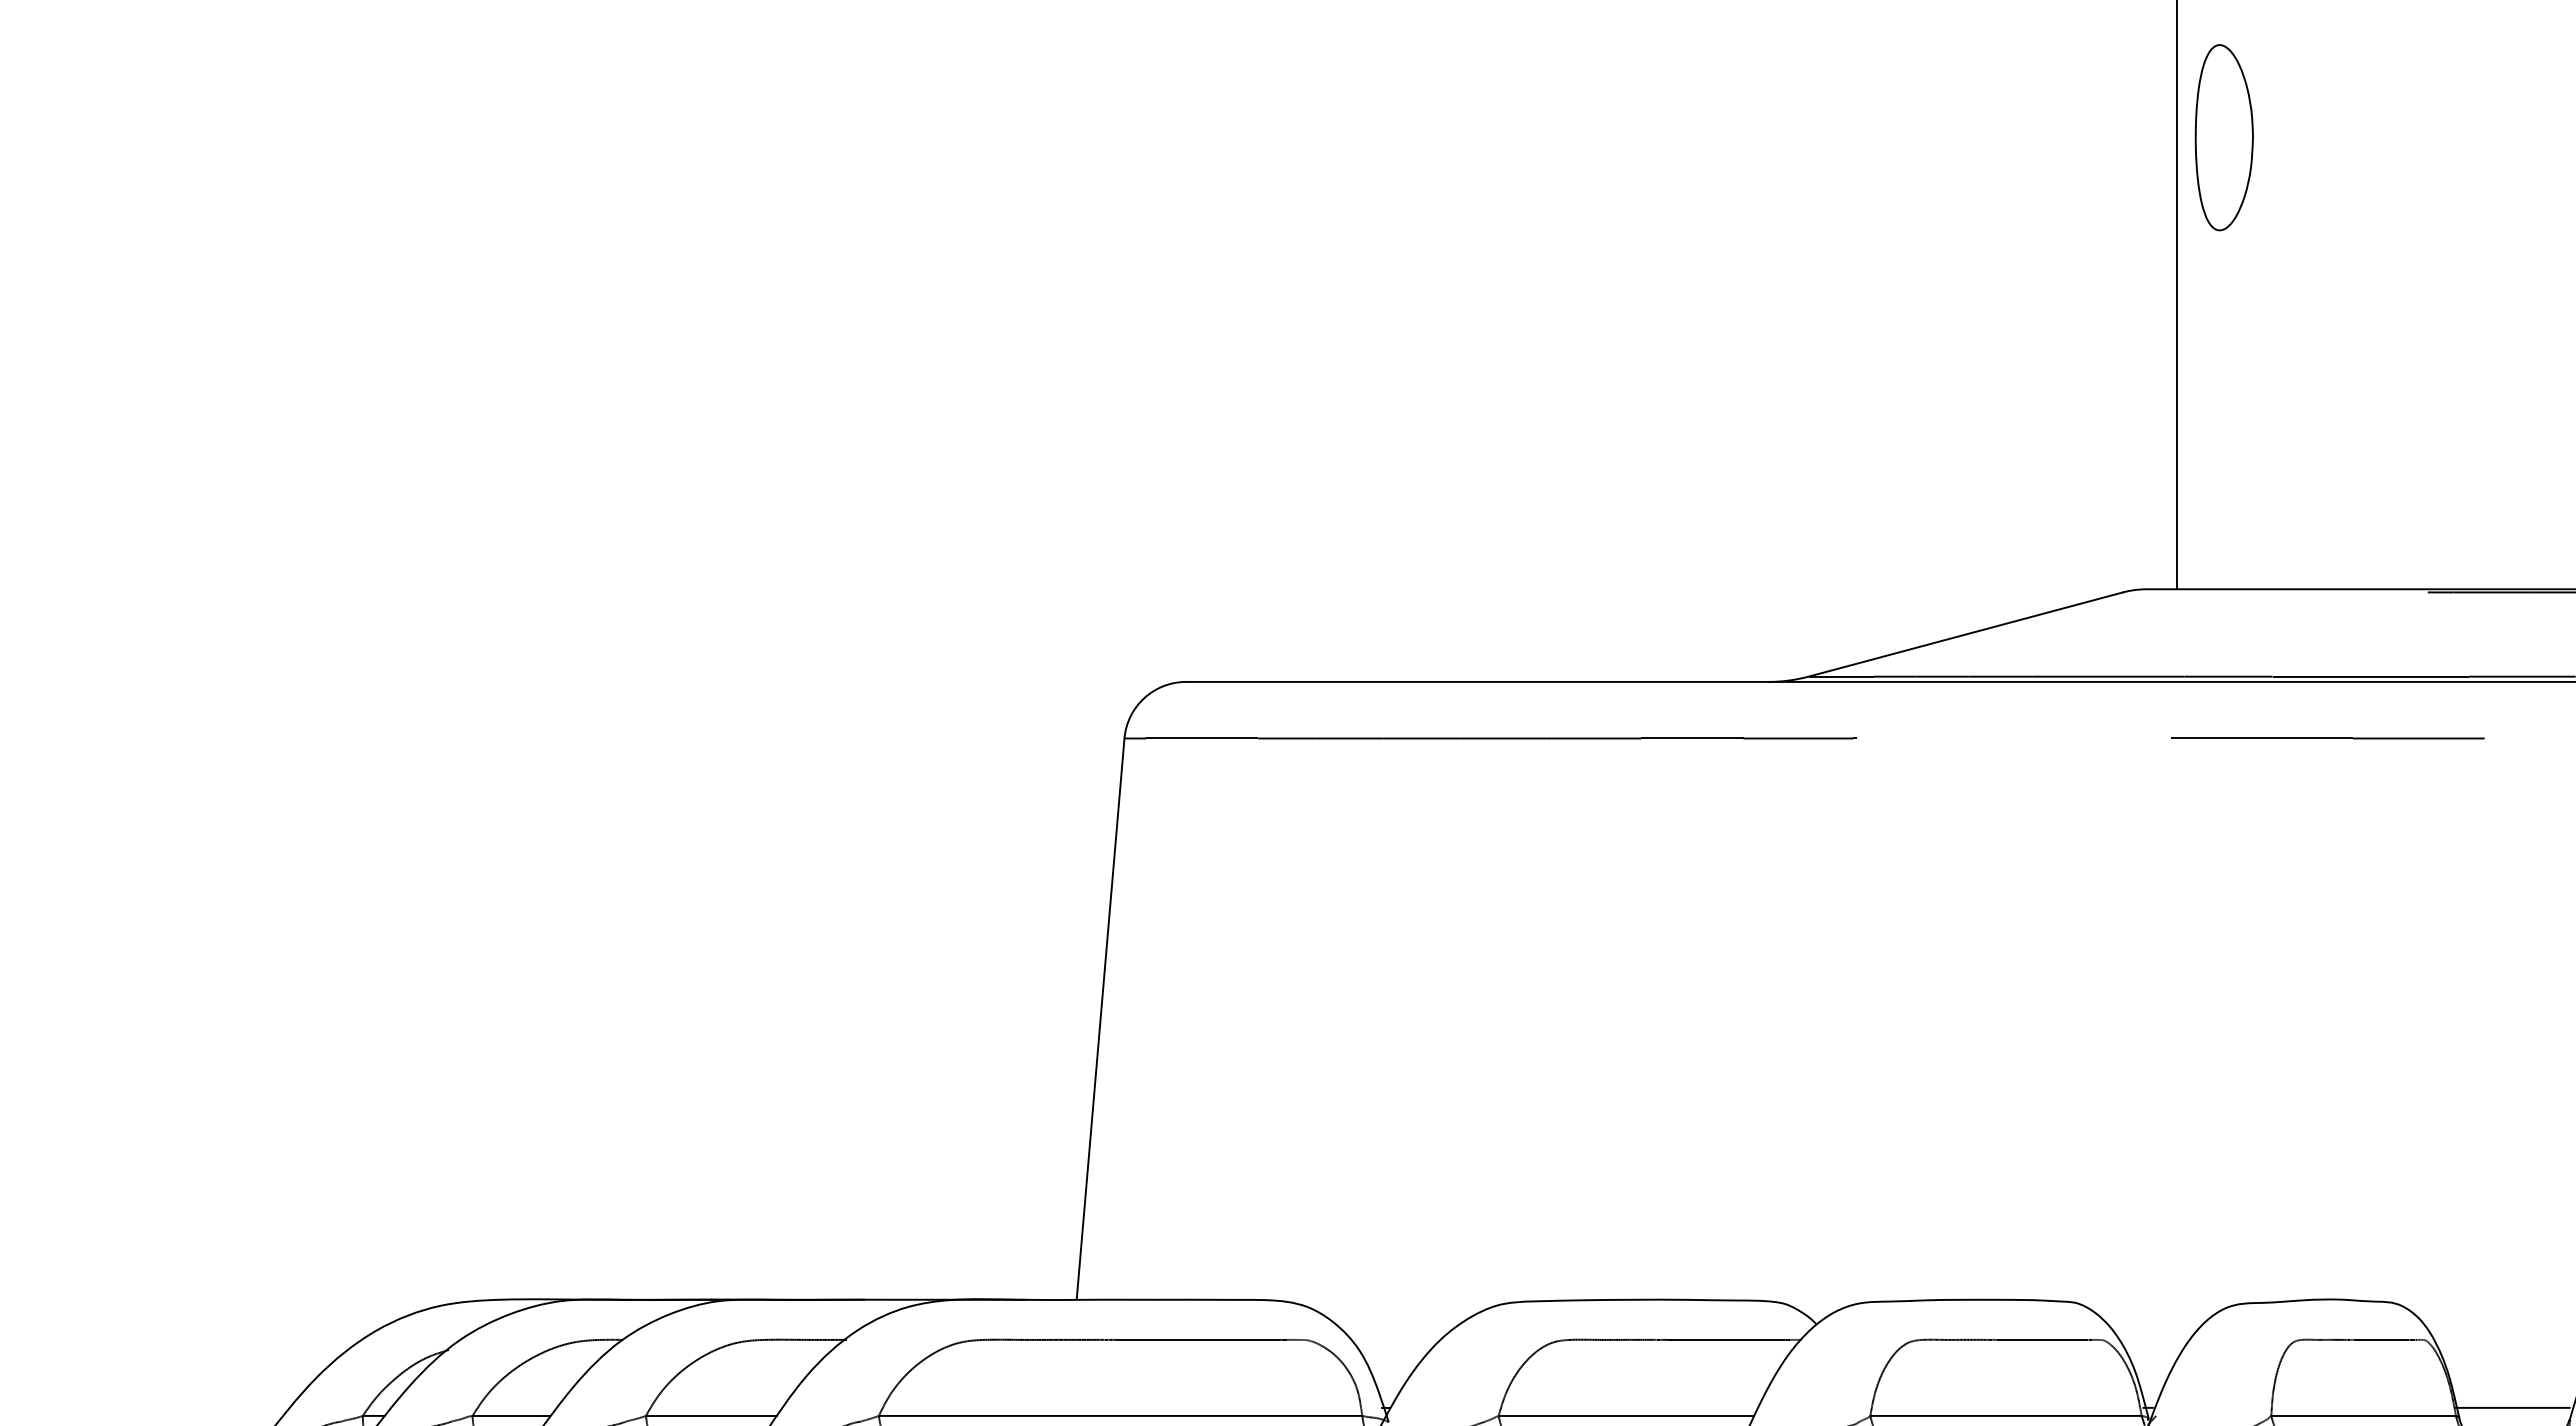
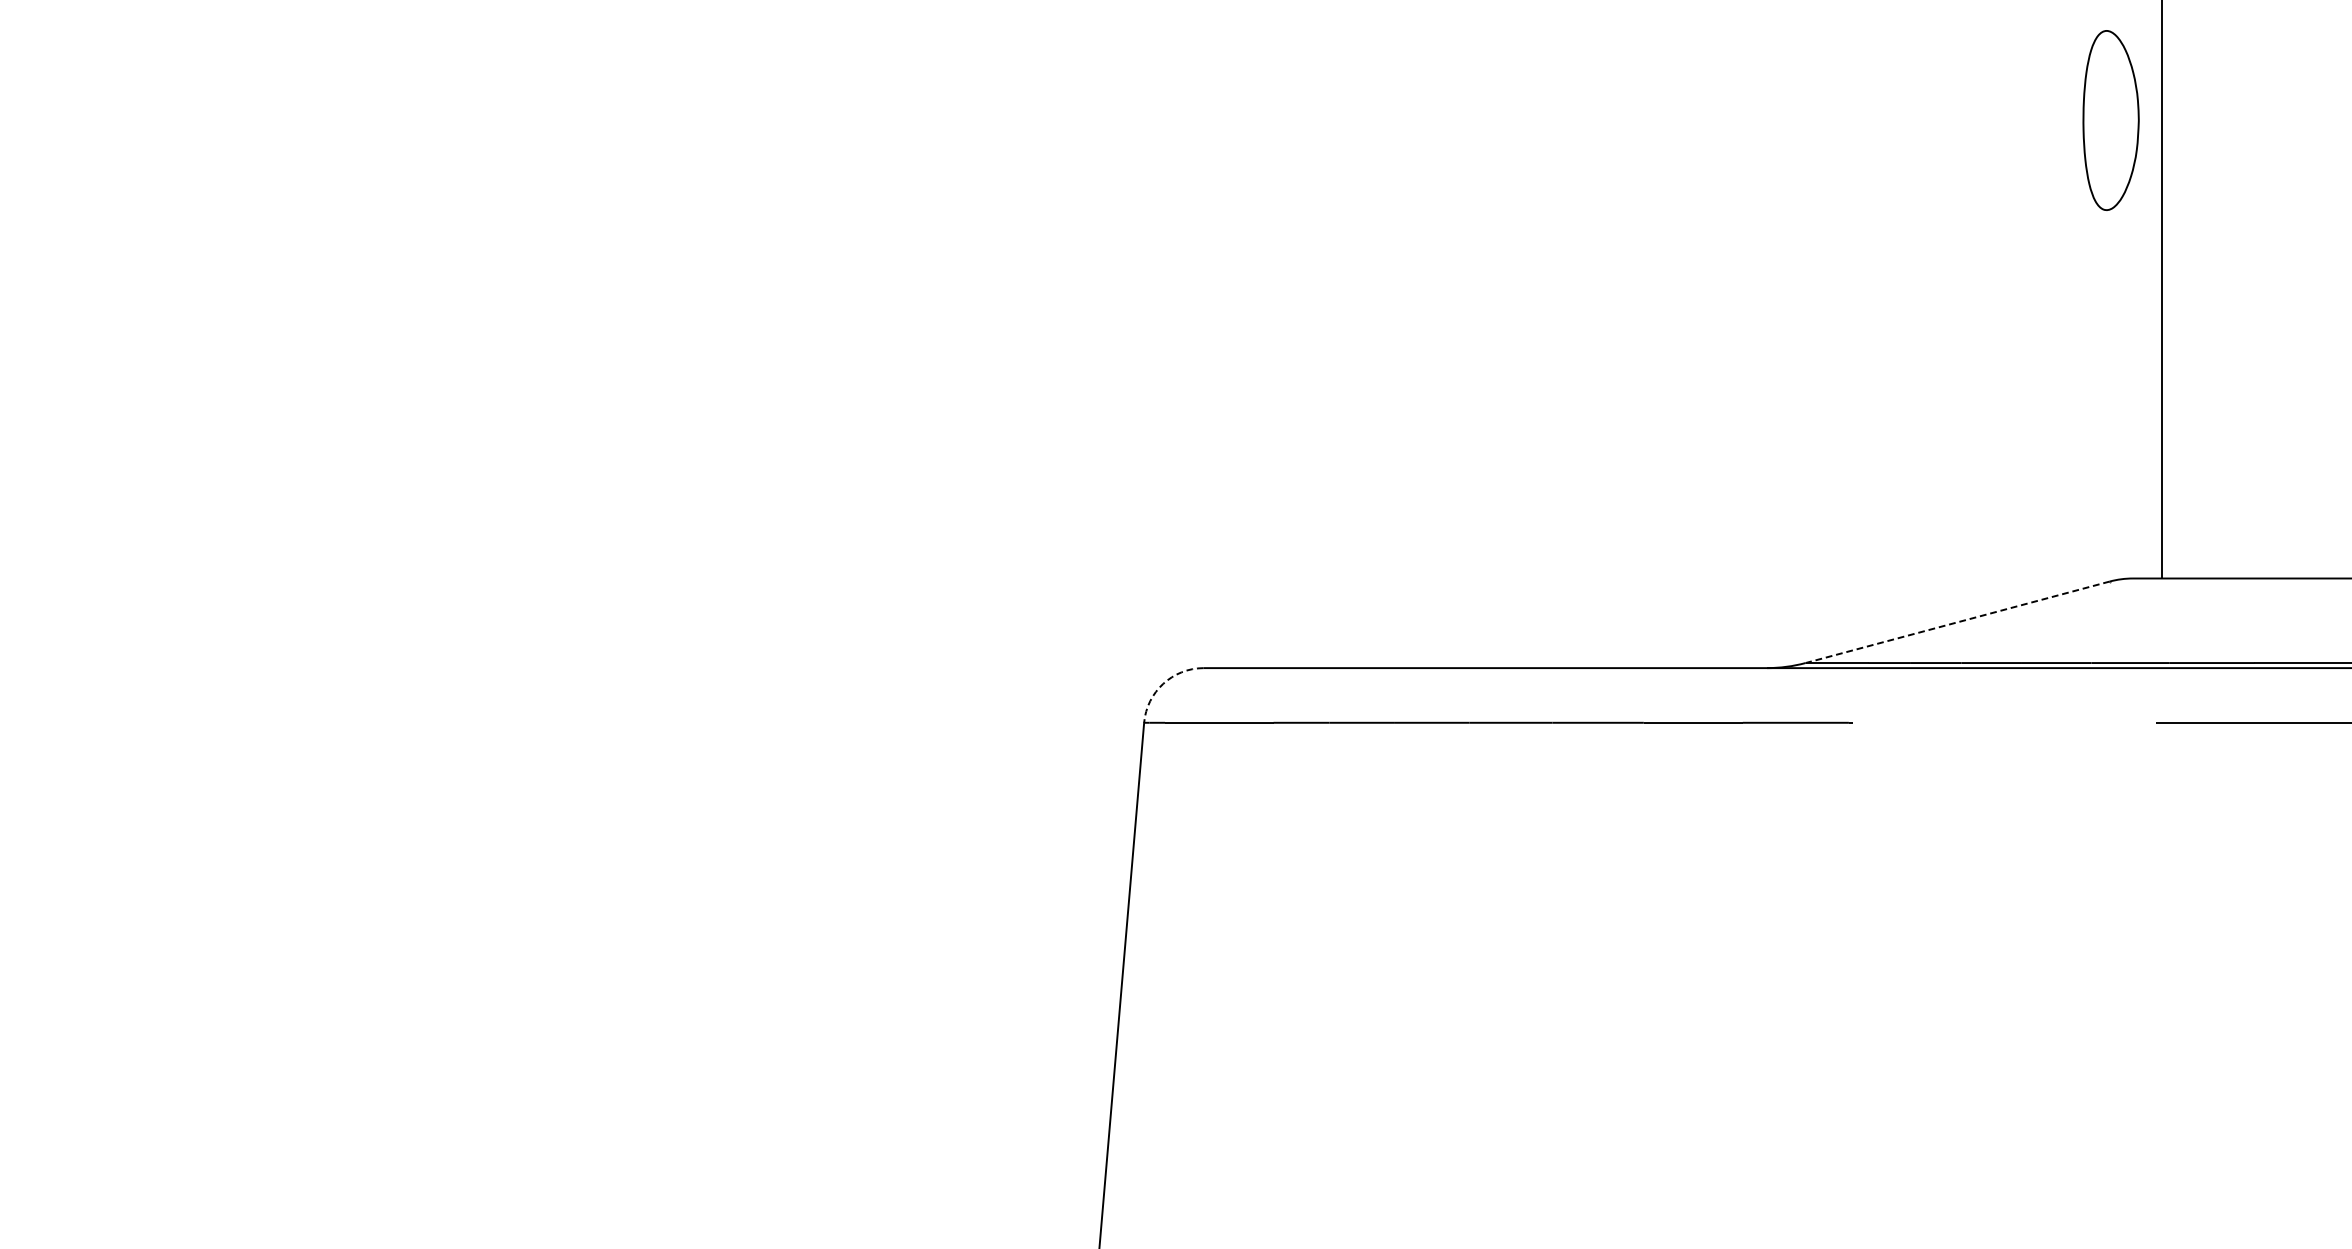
part: (2223, 137) -> (2110, 120), moved
line: (1965, 634) -> (1957, 622), solid -> dashed
arc: (1144, 698) -> (1163, 684), solid -> dashed

